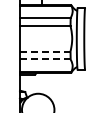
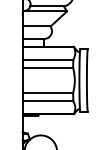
line: (44, 51) -> (47, 93), dashed -> solid
line: (44, 59) -> (47, 101), dashed -> solid

